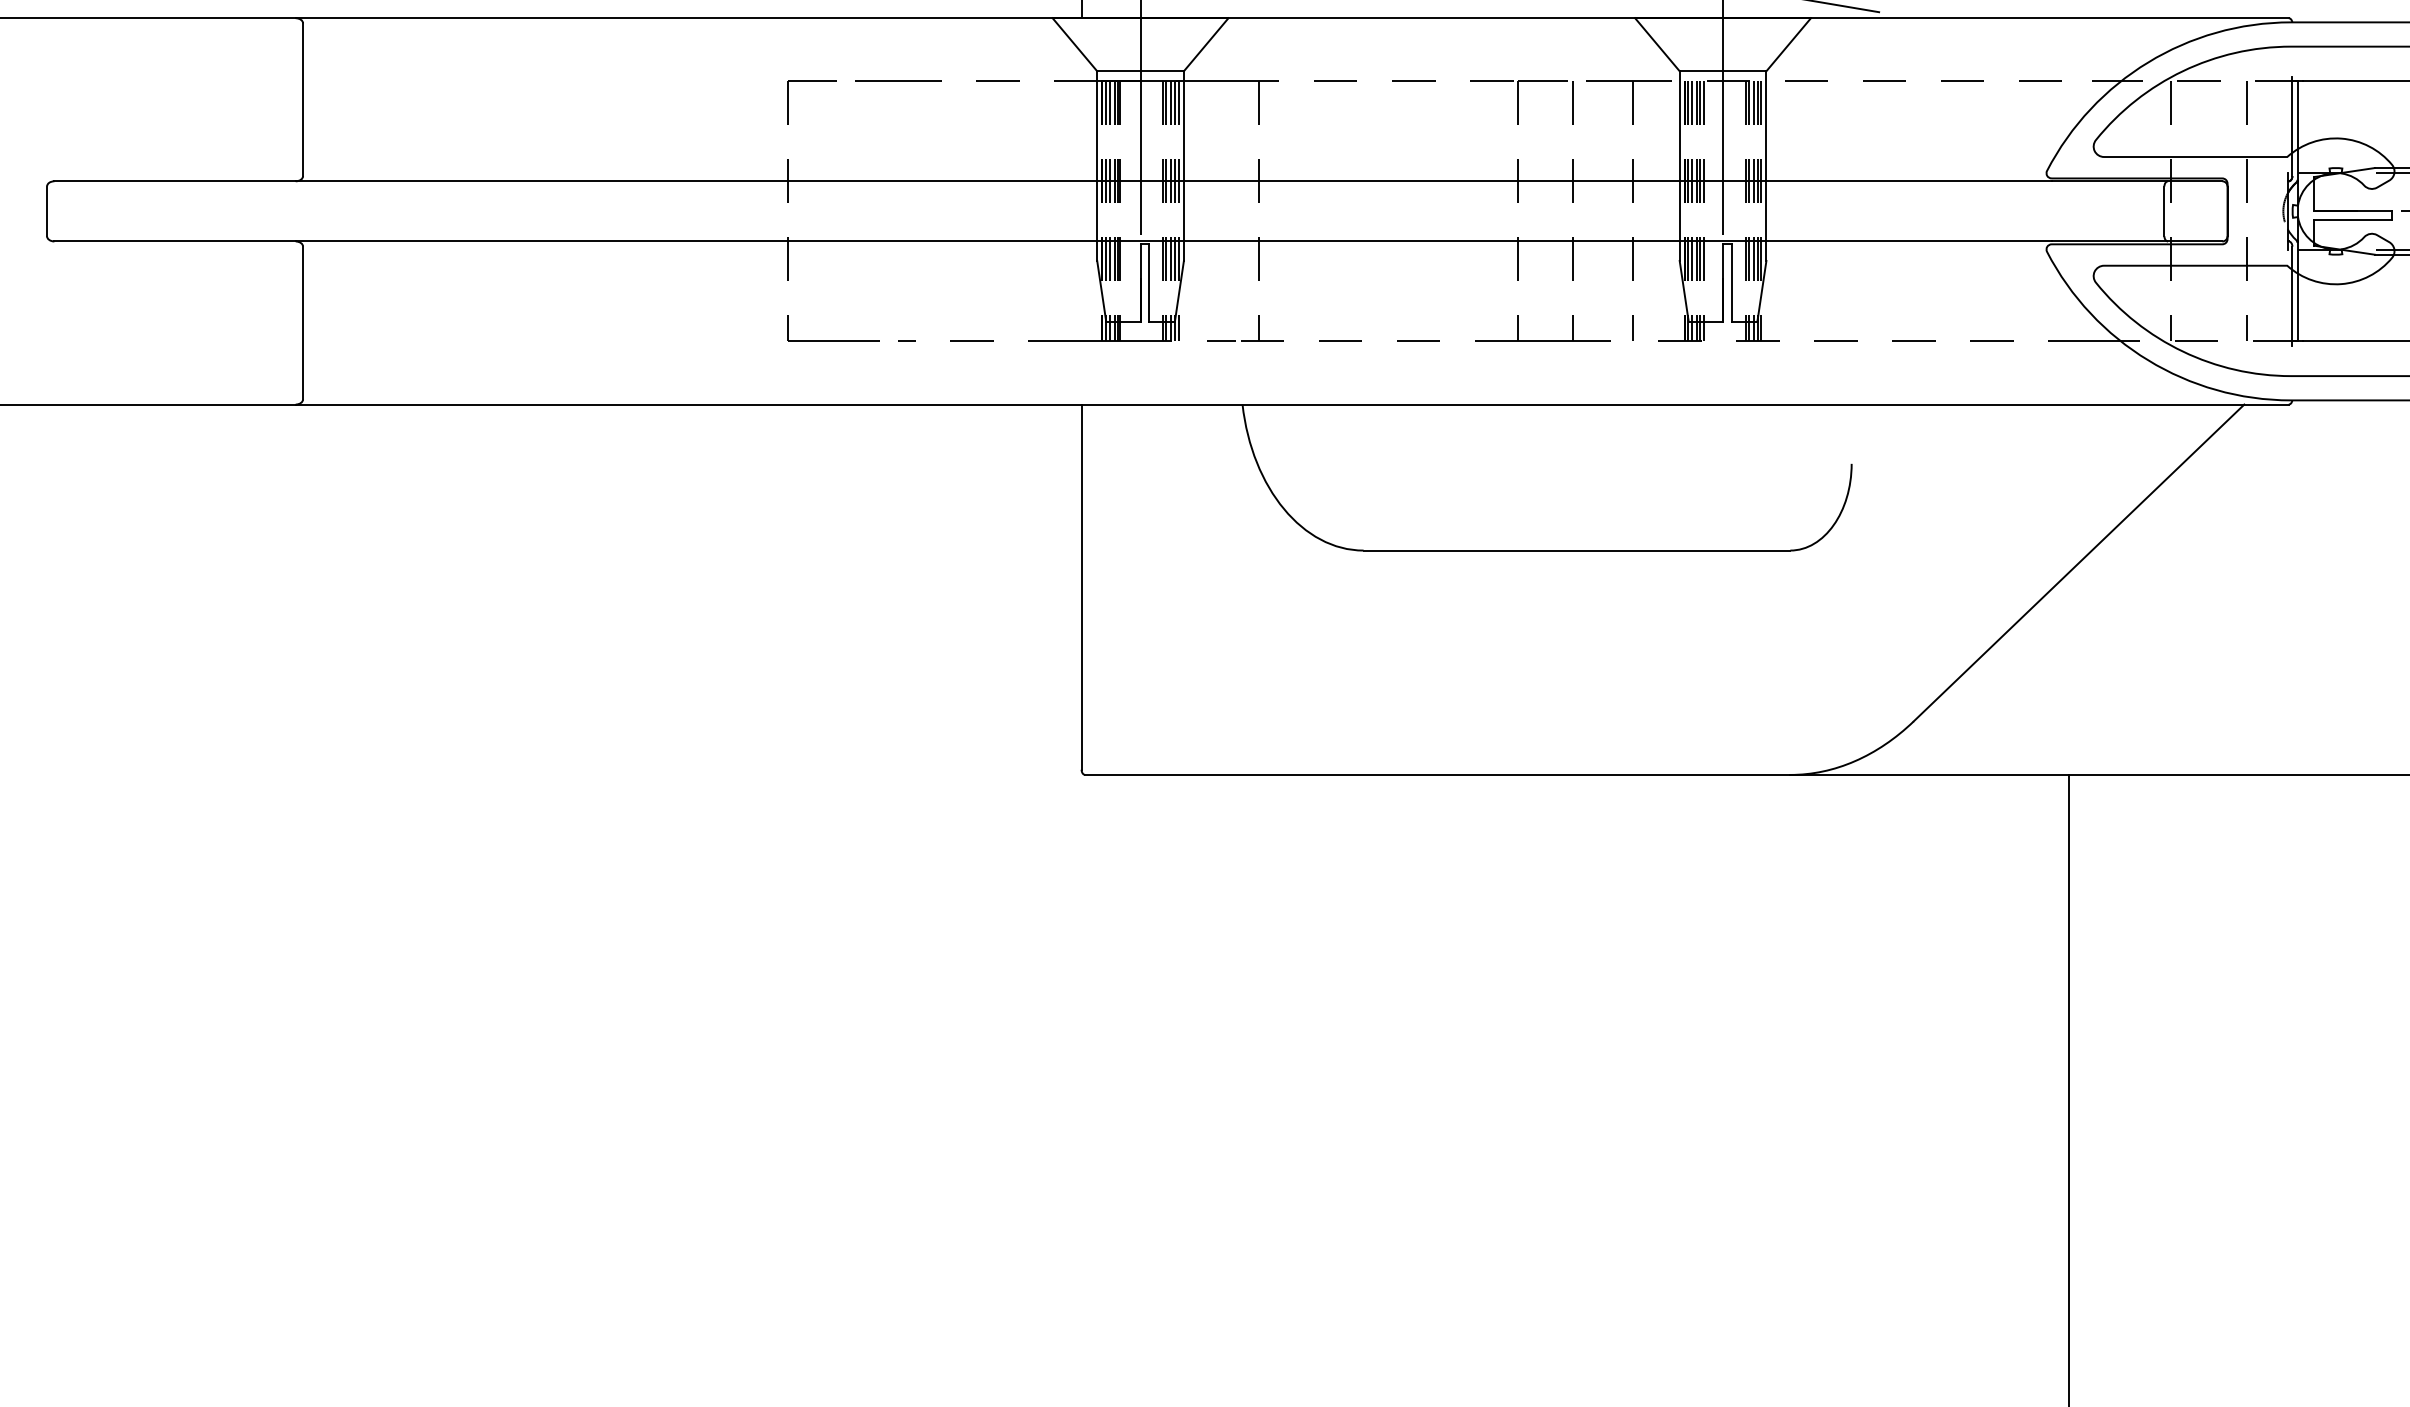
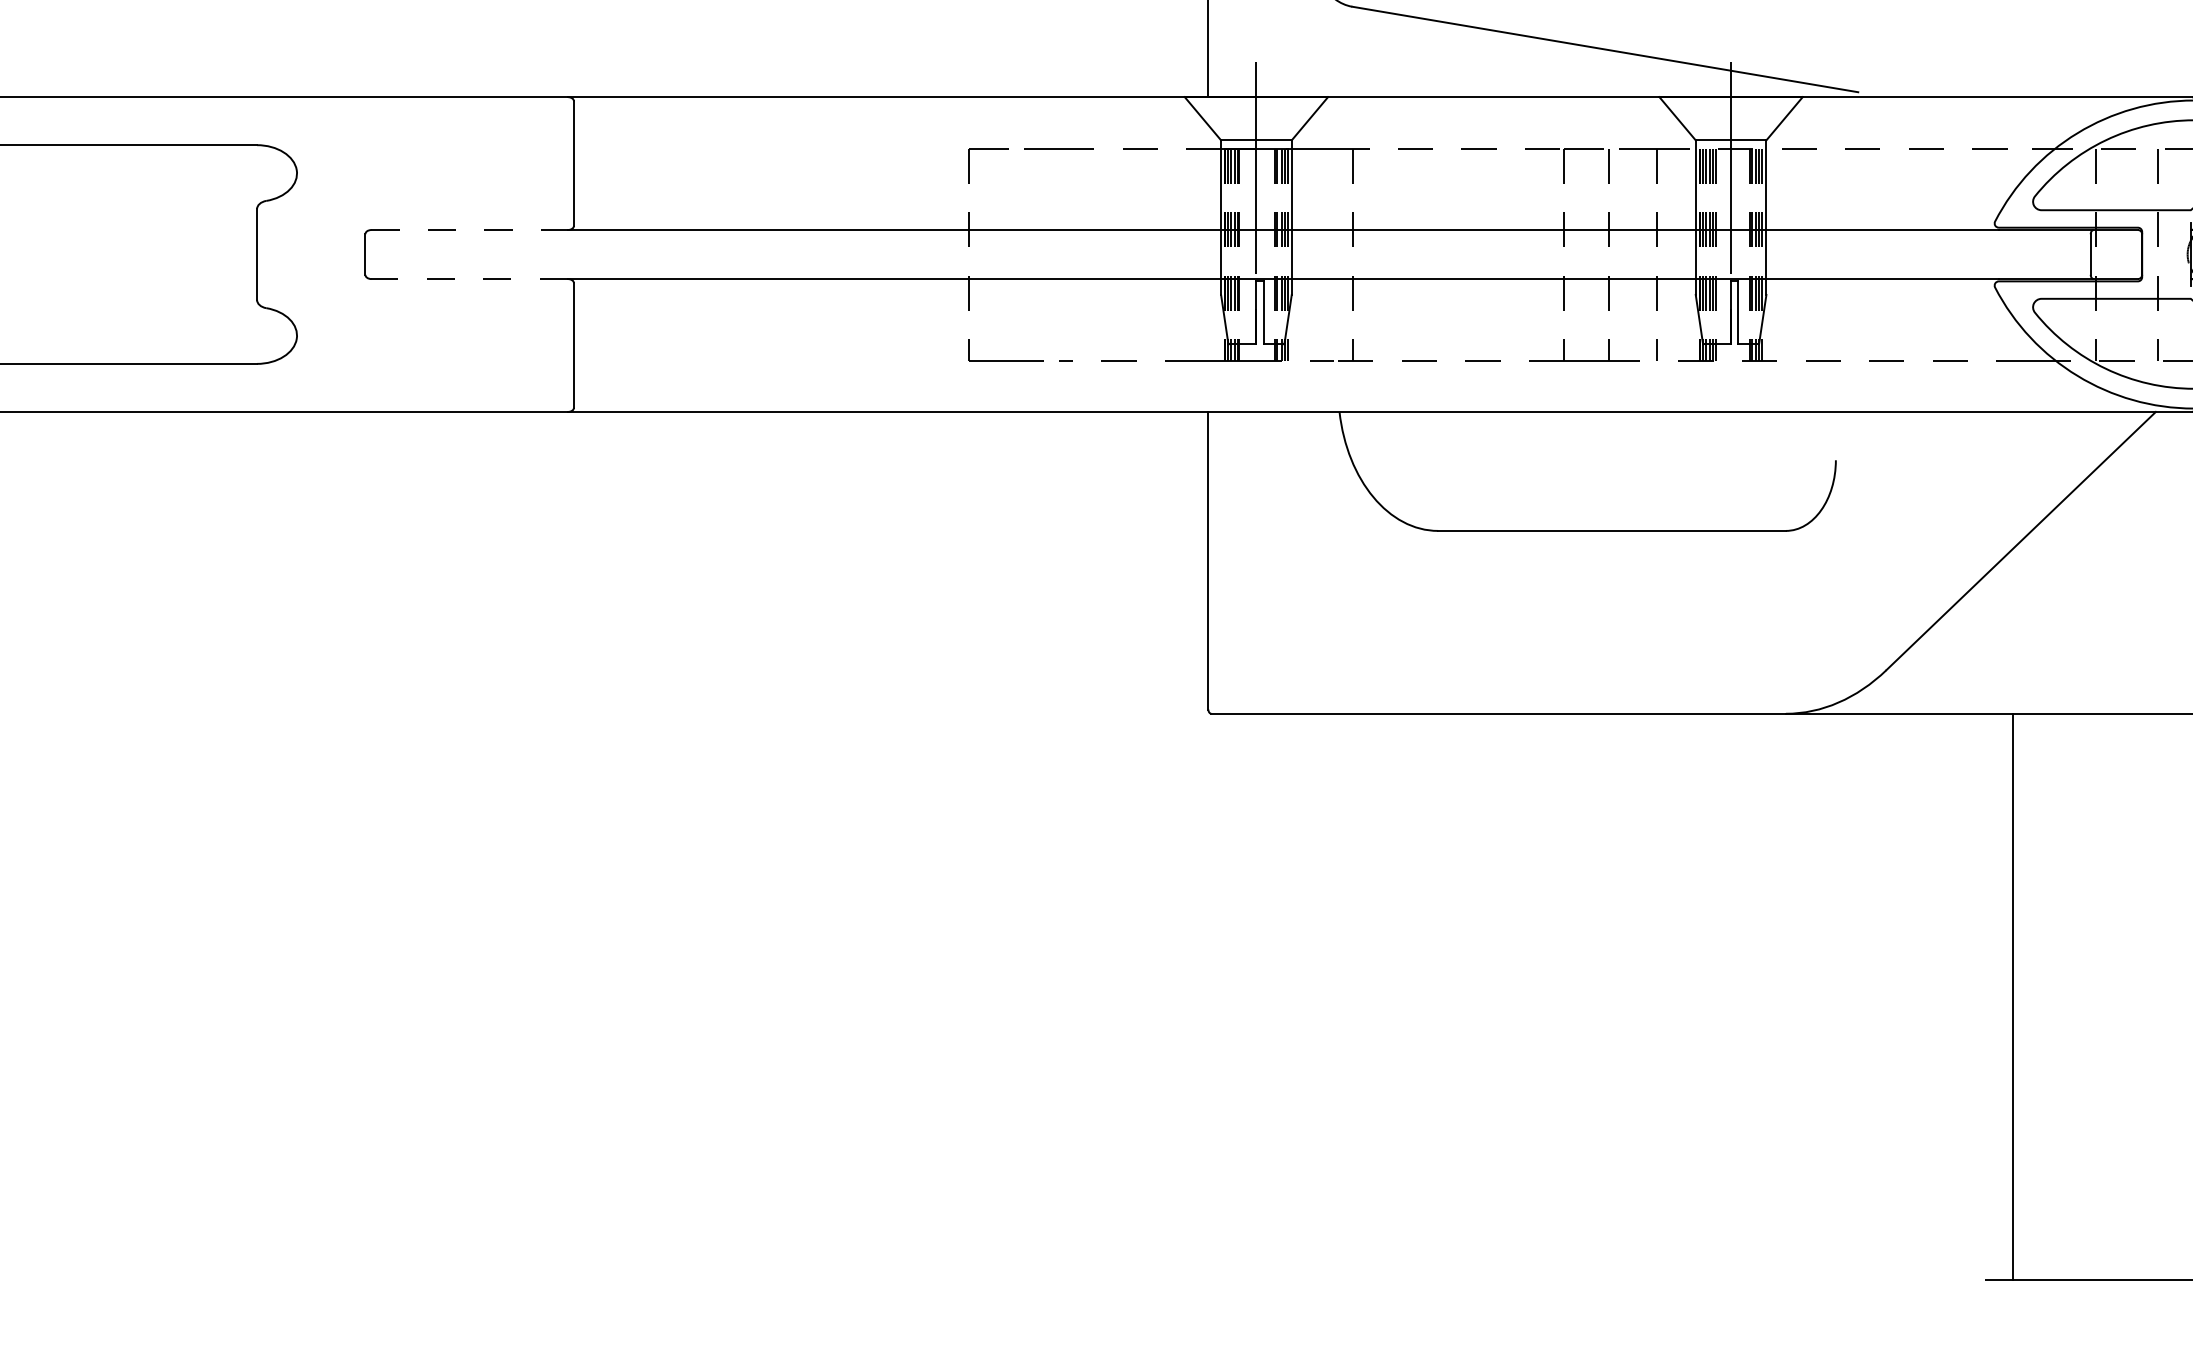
line: (176, 181) -> (470, 230), solid -> dashed
line: (174, 242) -> (469, 279), solid -> dashed

